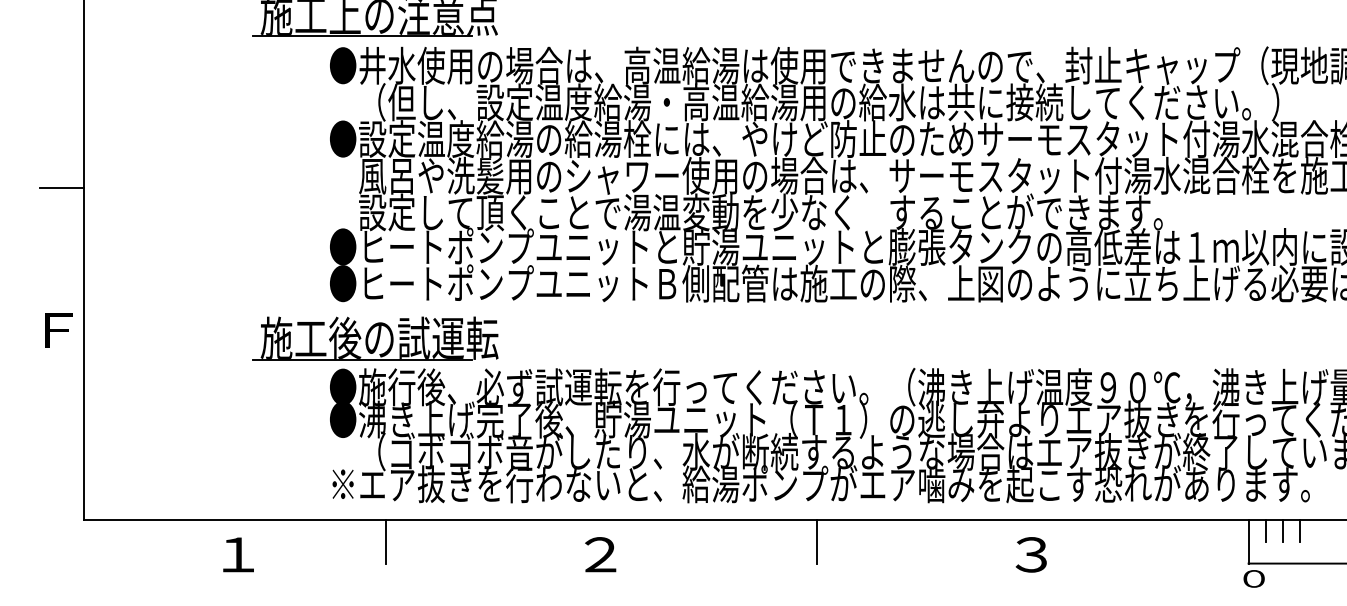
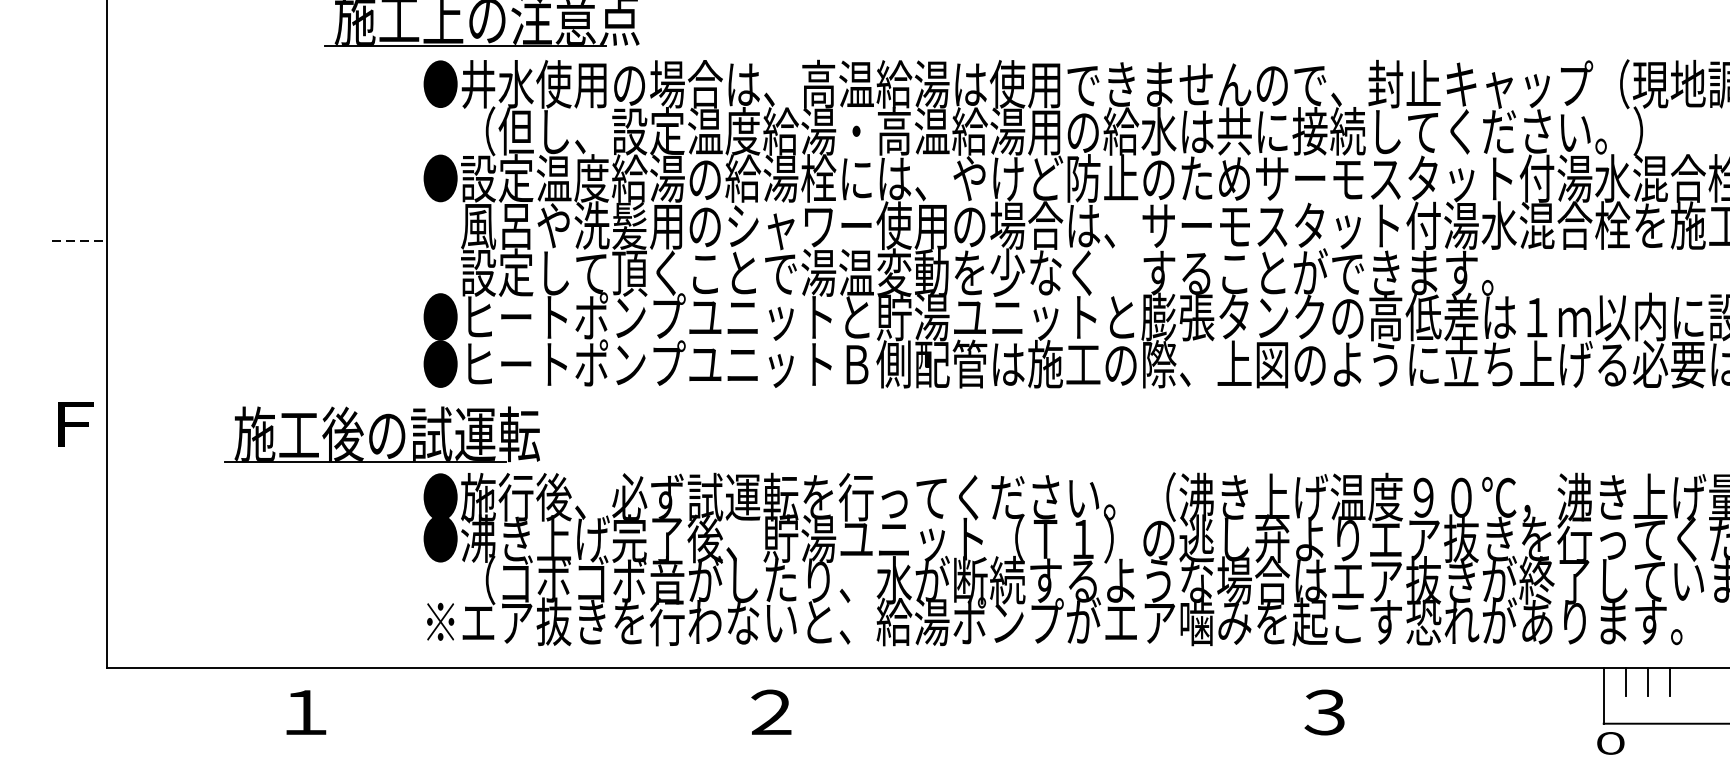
line: (61, 188) -> (78, 241), solid -> dashed
part: (375, 338) -> (382, 434), moved
line: (385, 541) -> (495, 695), removed
line: (817, 541) -> (1049, 695), removed

